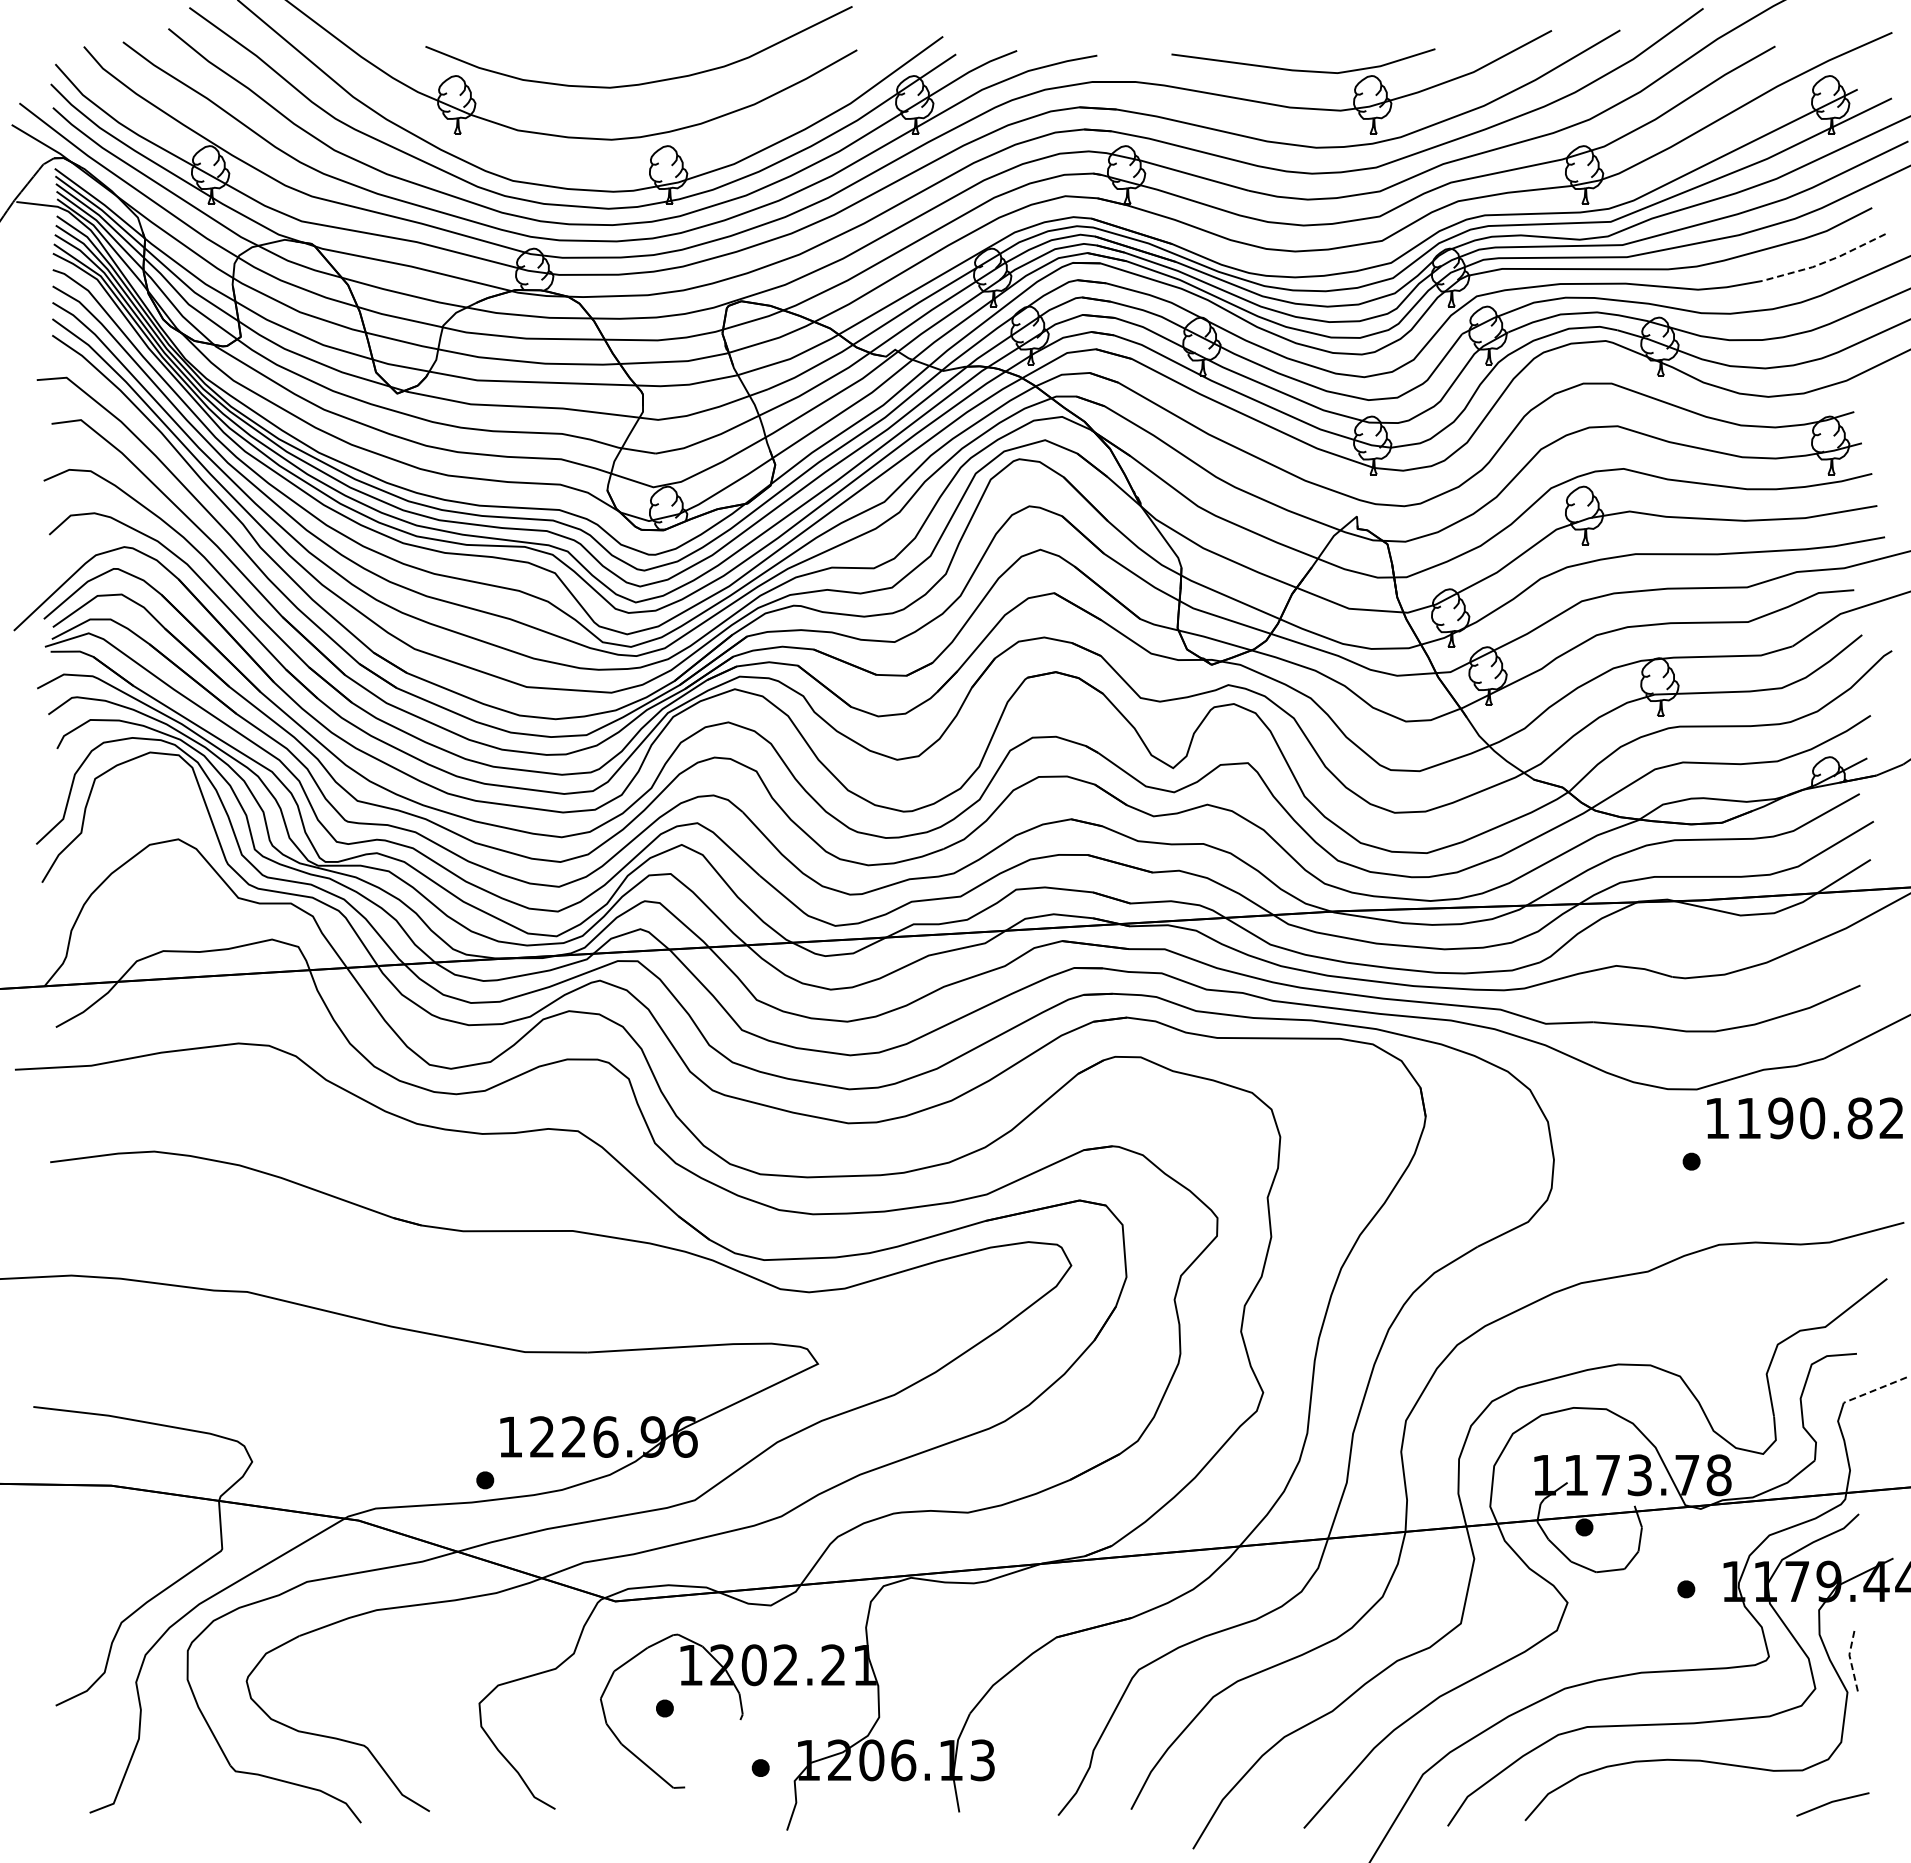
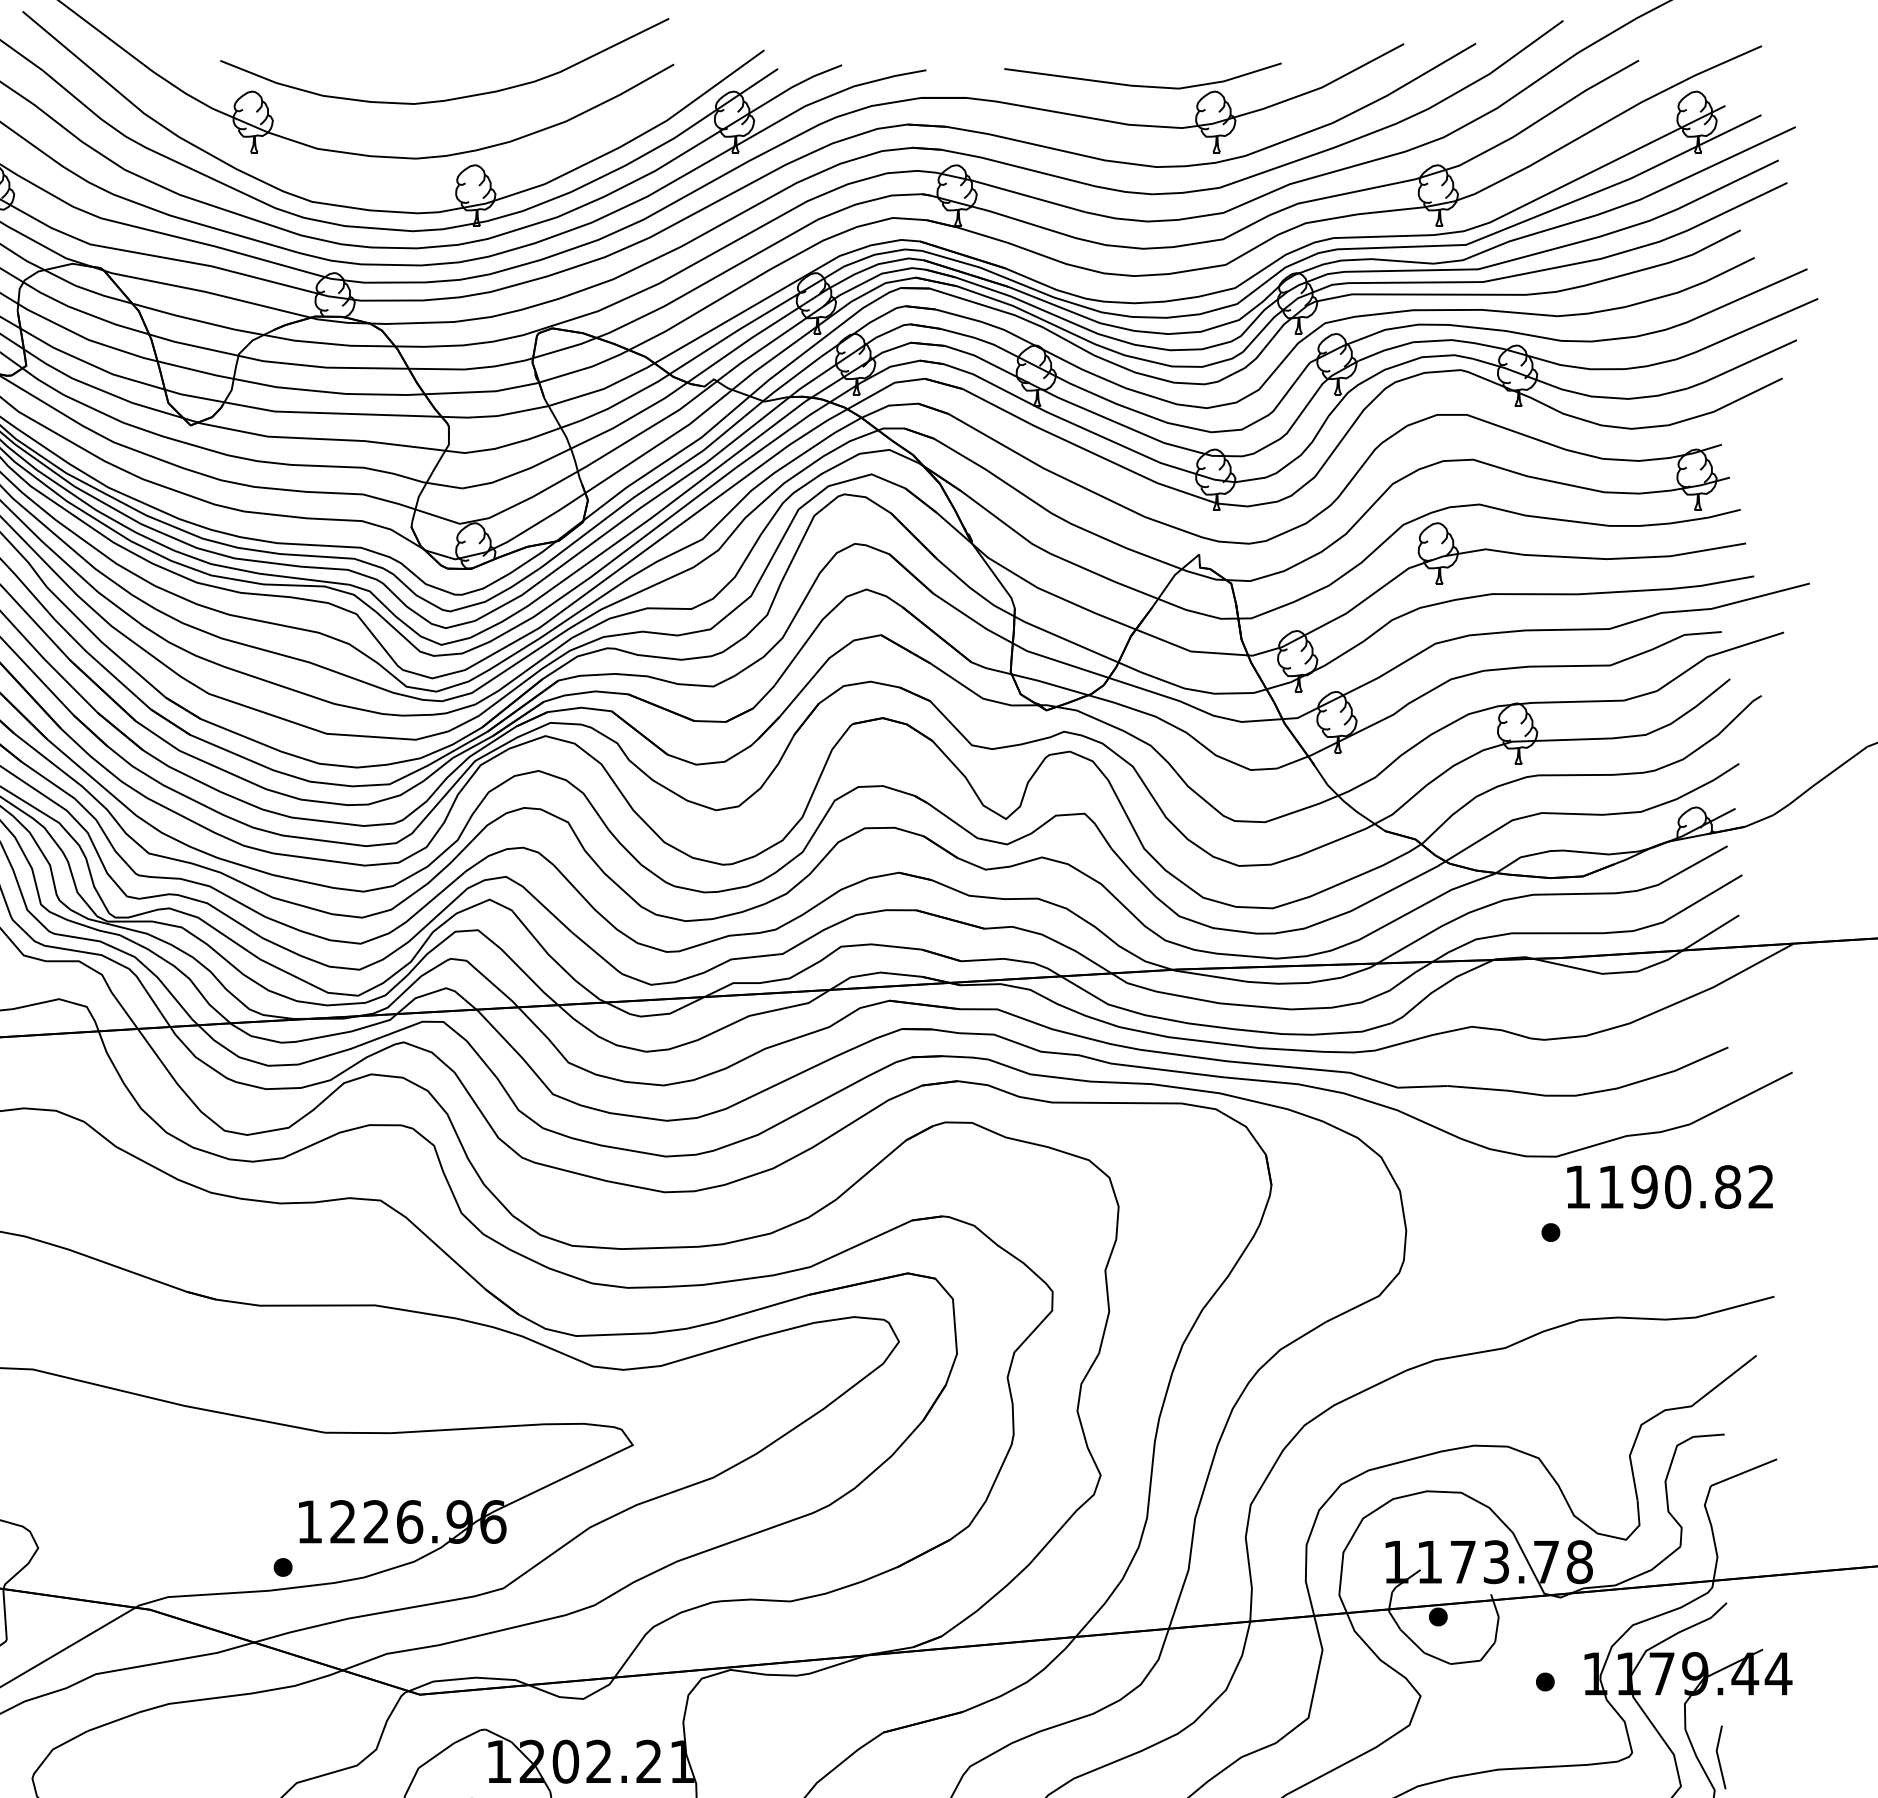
line: (1825, 262) -> (1691, 287), dashed -> solid
line: (1875, 1390) -> (1744, 1473), dashed -> solid
line: (1850, 1660) -> (1717, 1756), dashed -> solid

